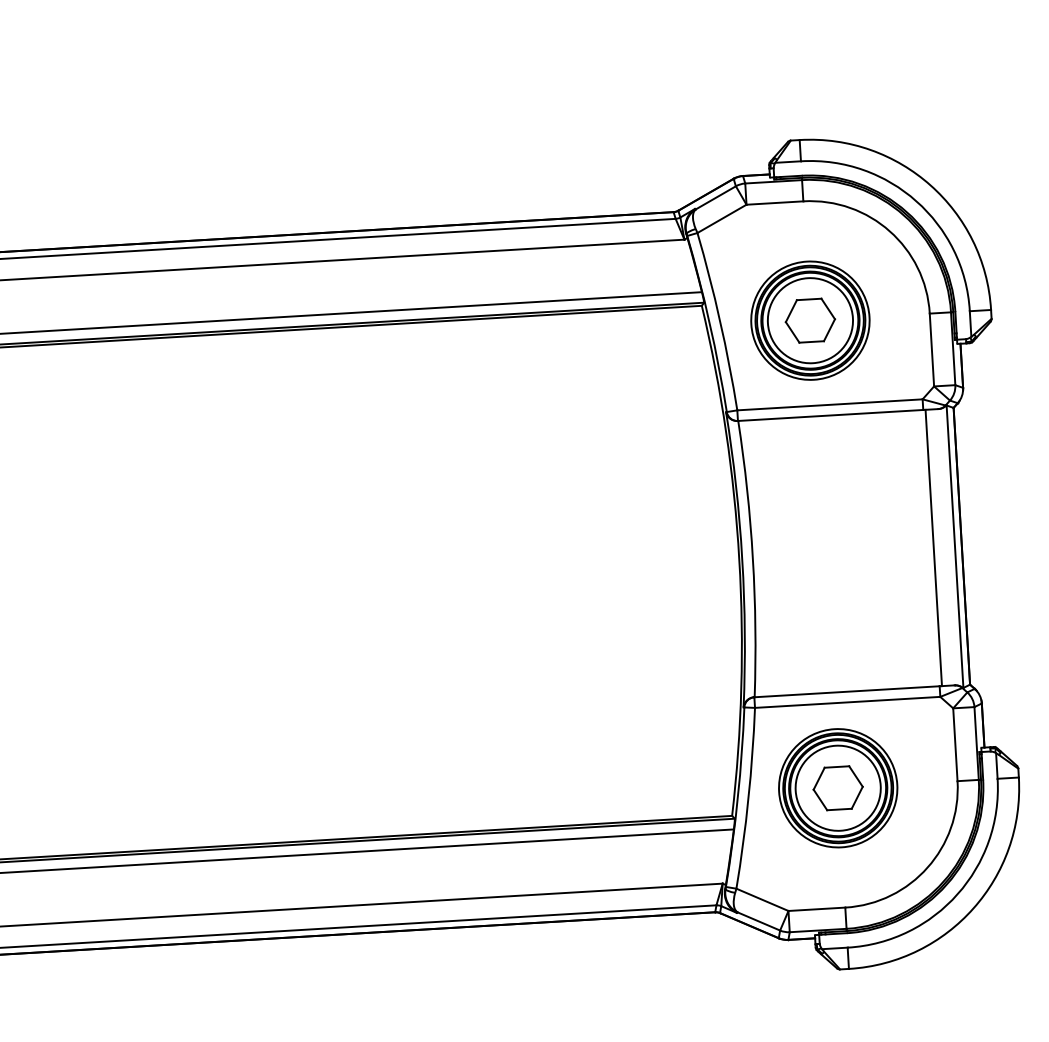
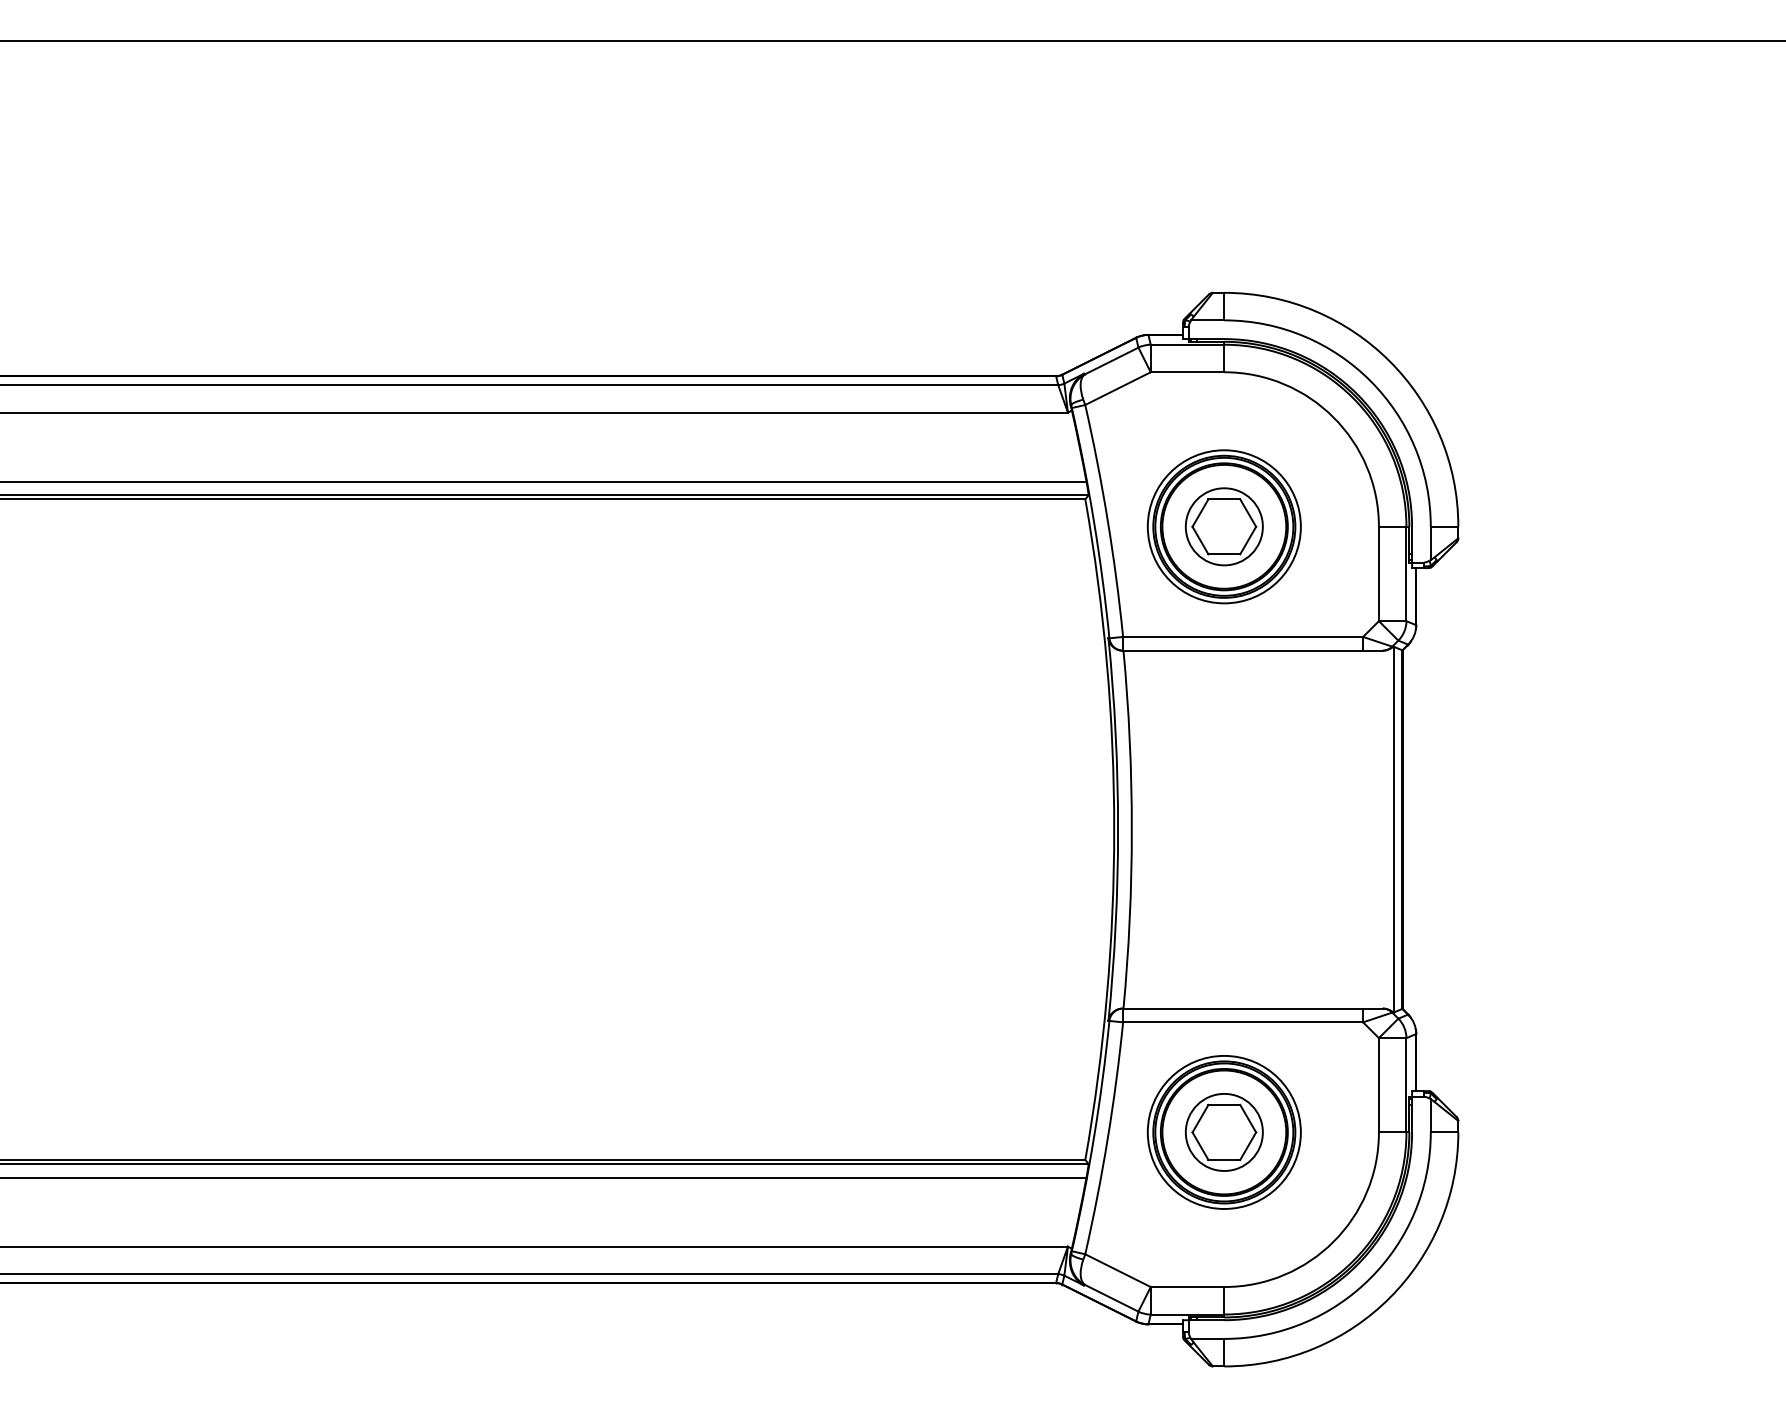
circle: (810, 320) -> (1224, 526), size x0.7
line: (934, 547) -> (1366, 829), removed
circle: (838, 788) -> (1224, 1132), size x0.7

